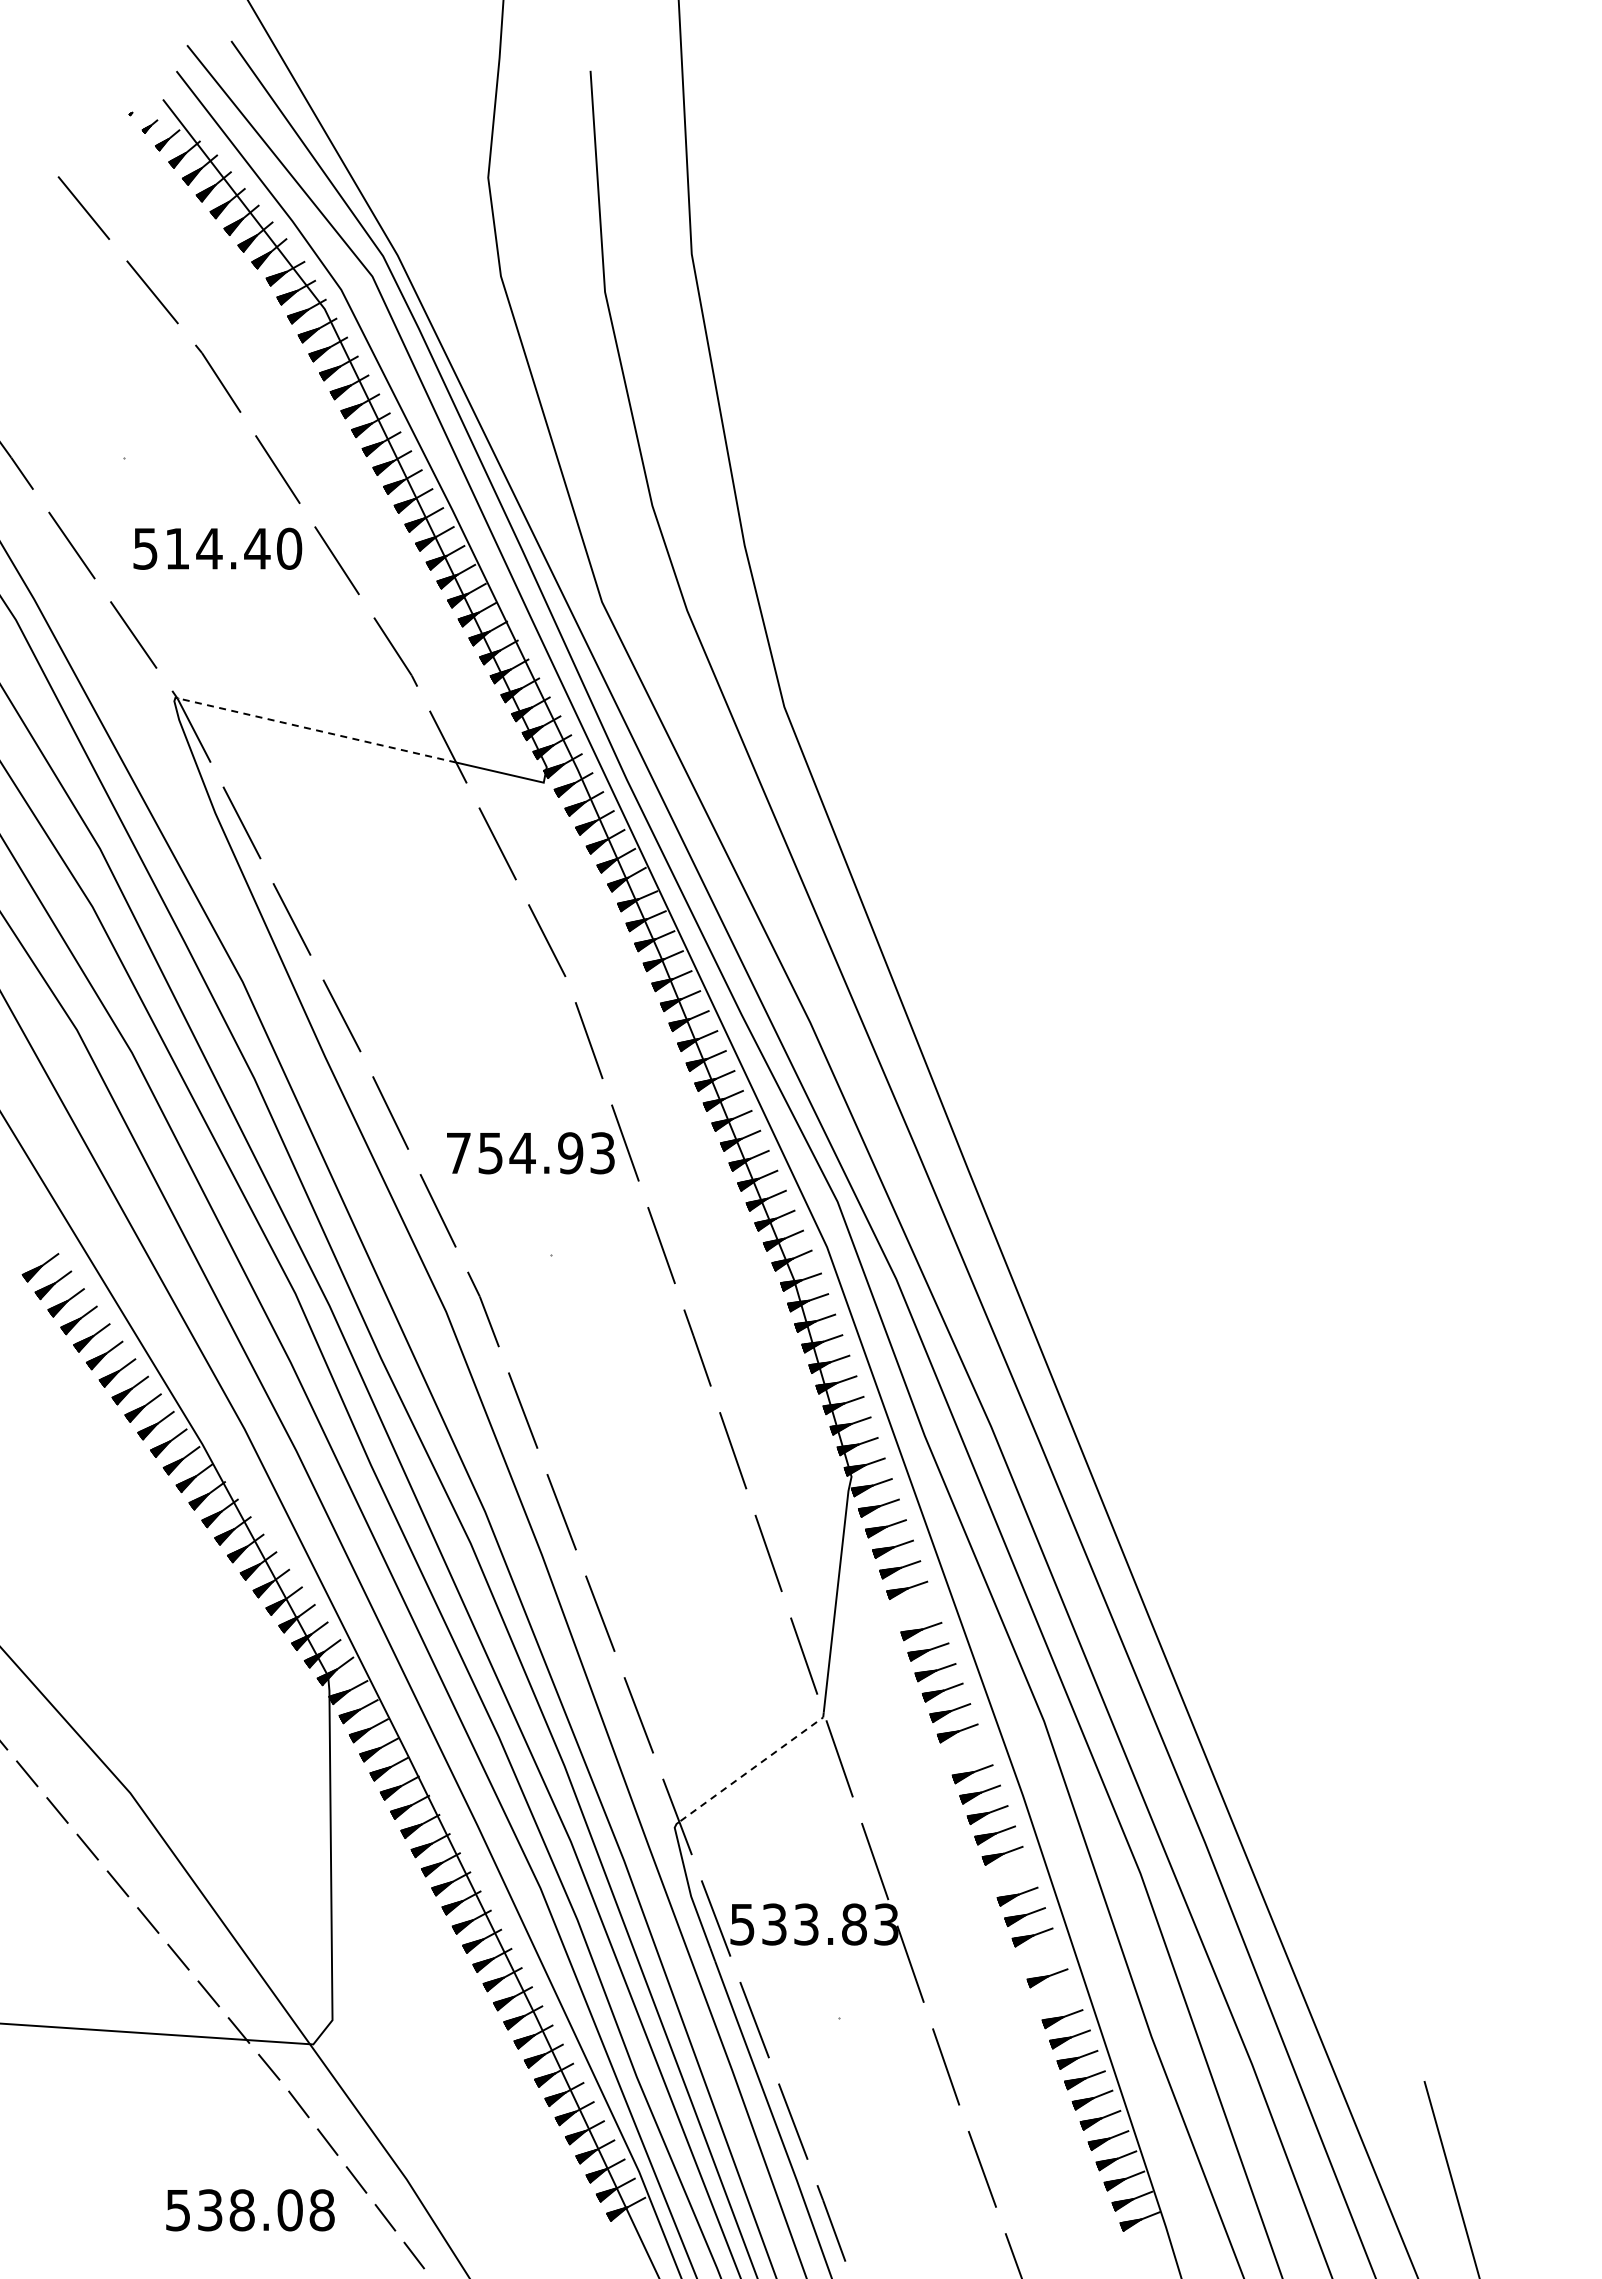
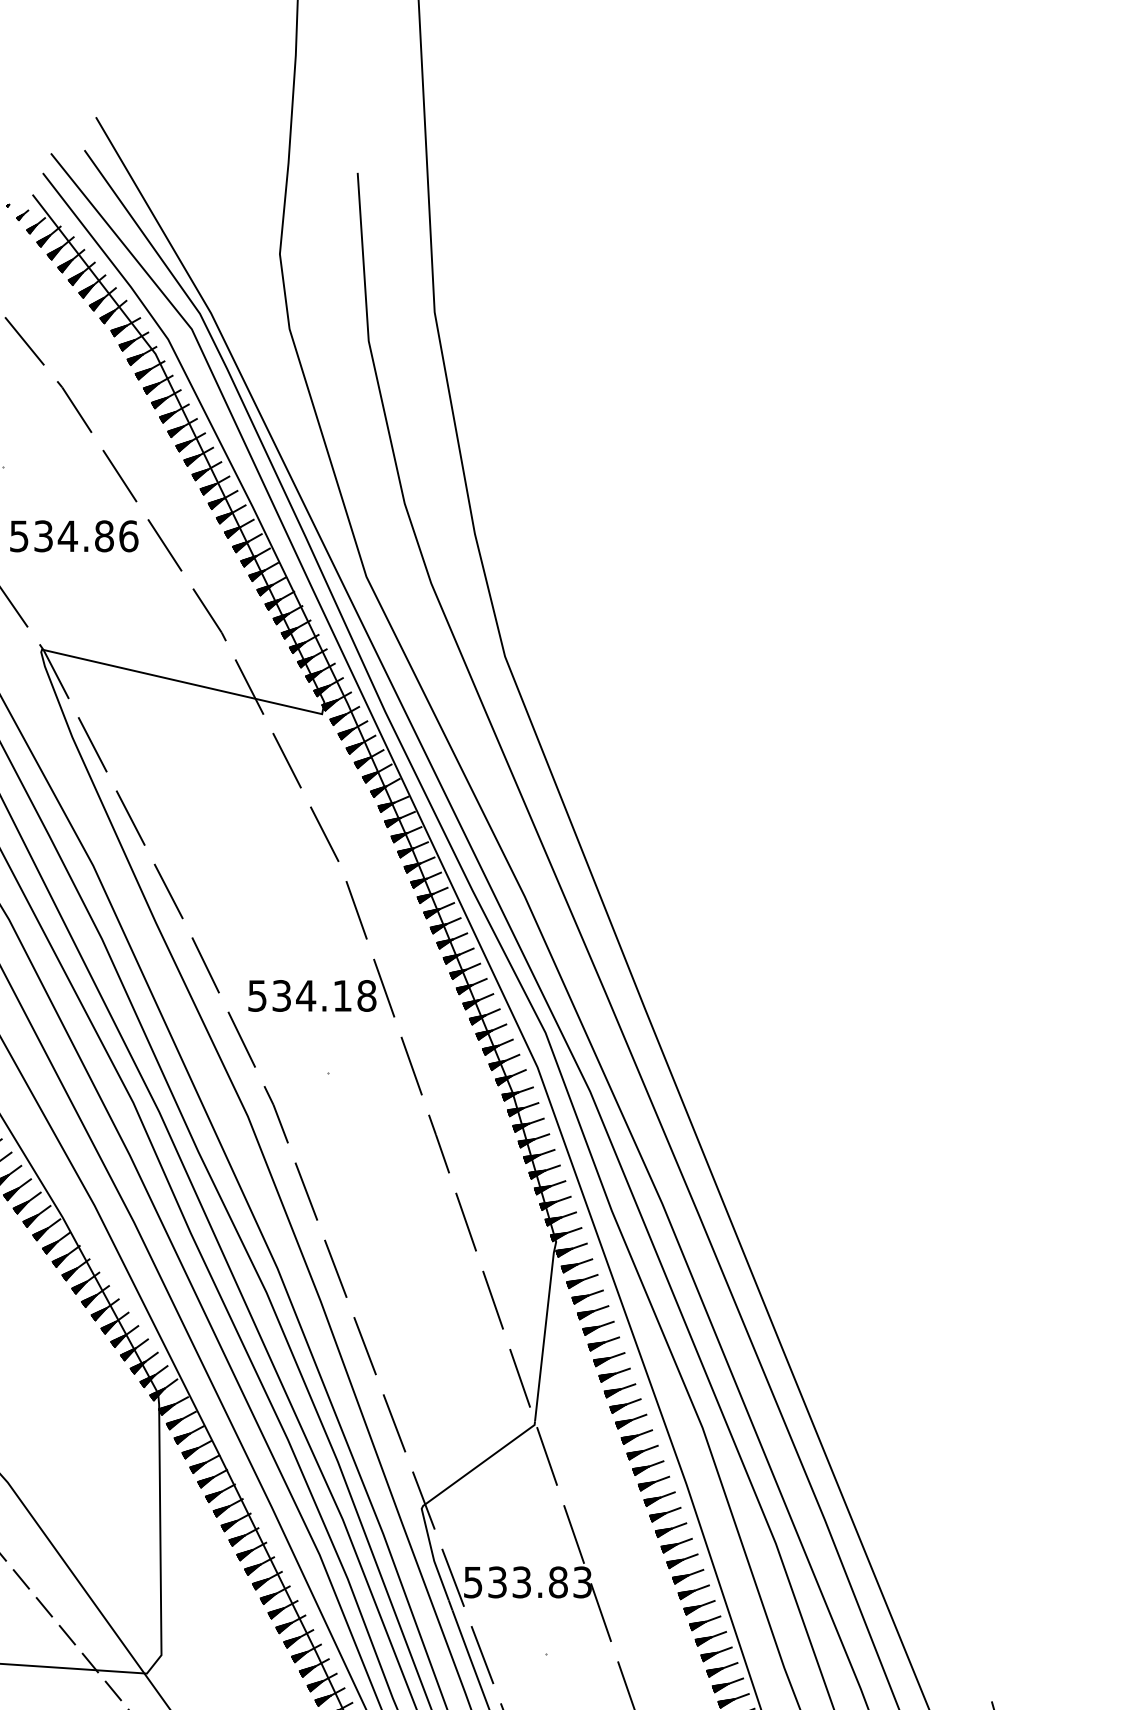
text: (233, 548) -> (86, 536), 514.40 -> 534.86
line: (316, 730) -> (149, 674), dashed -> solid
text: (530, 1153) -> (312, 996), 754.93 -> 534.18
part: (914, 1610) -> (604, 1343), added
part: (965, 1753) -> (642, 1452), added
line: (753, 1767) -> (481, 1463), dashed -> solid
part: (1009, 1876) -> (676, 1545), added
part: (1039, 1957) -> (699, 1607), added
part: (1054, 1998) -> (710, 1638), added

